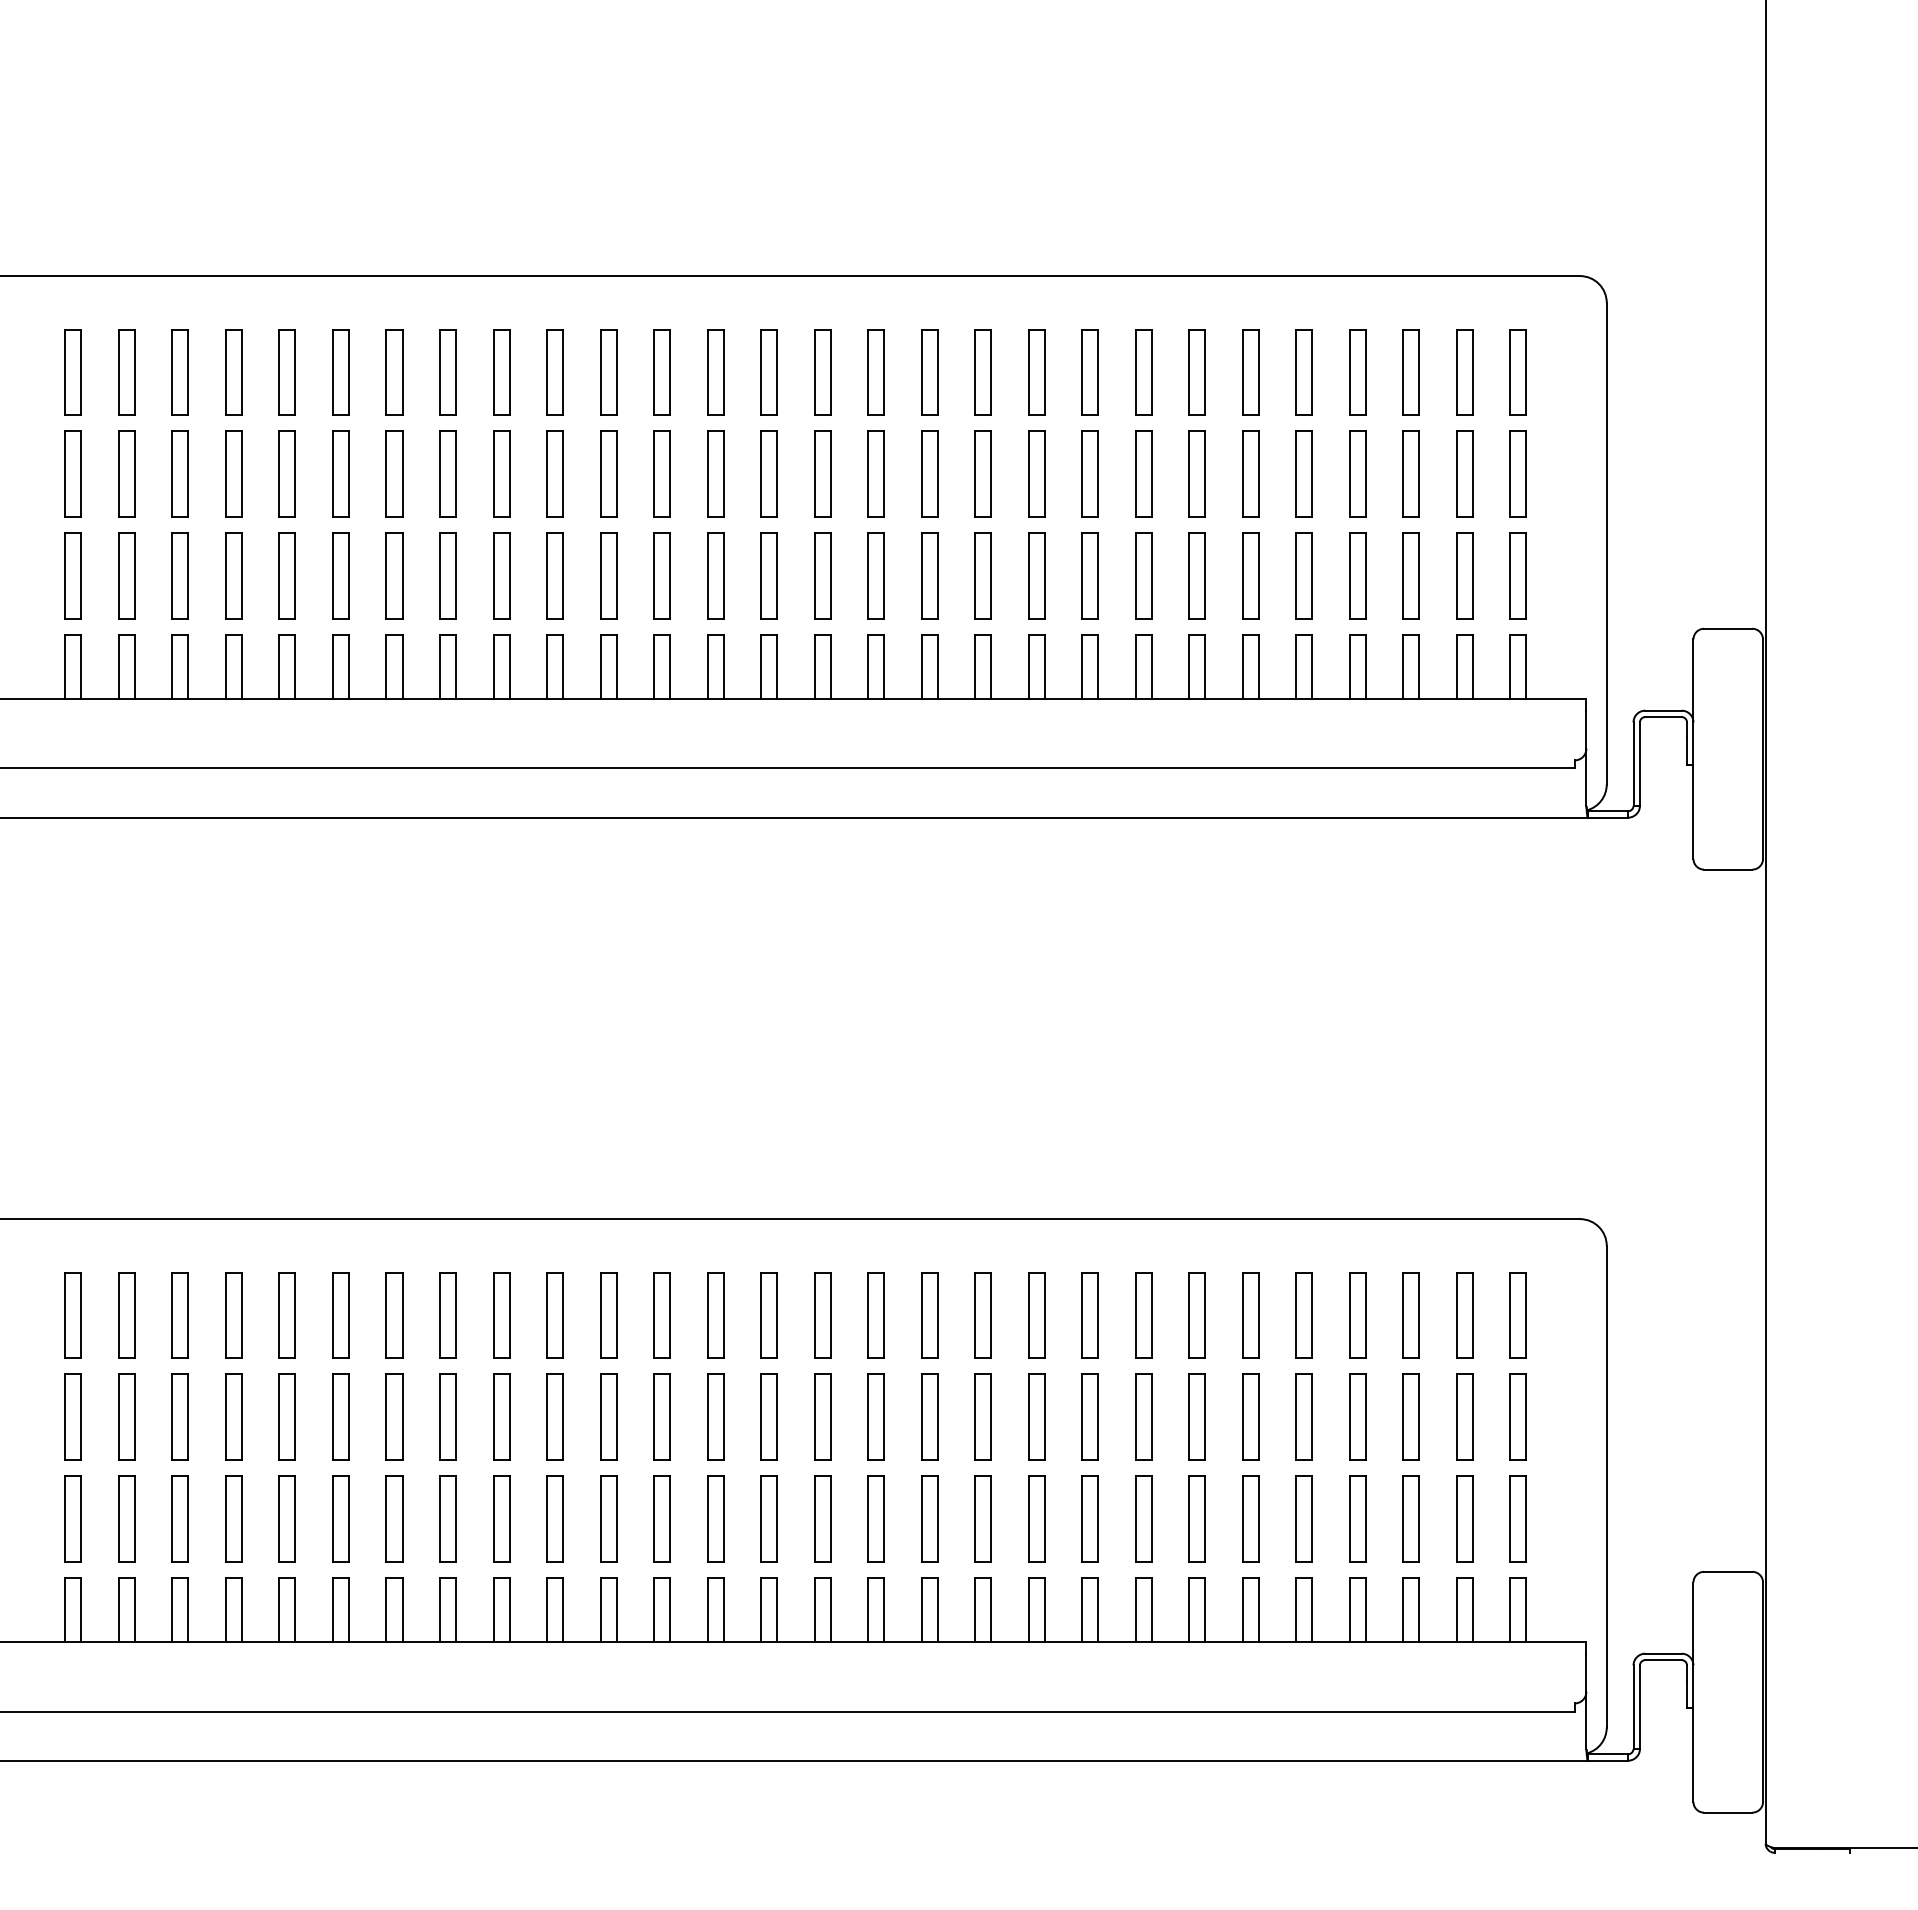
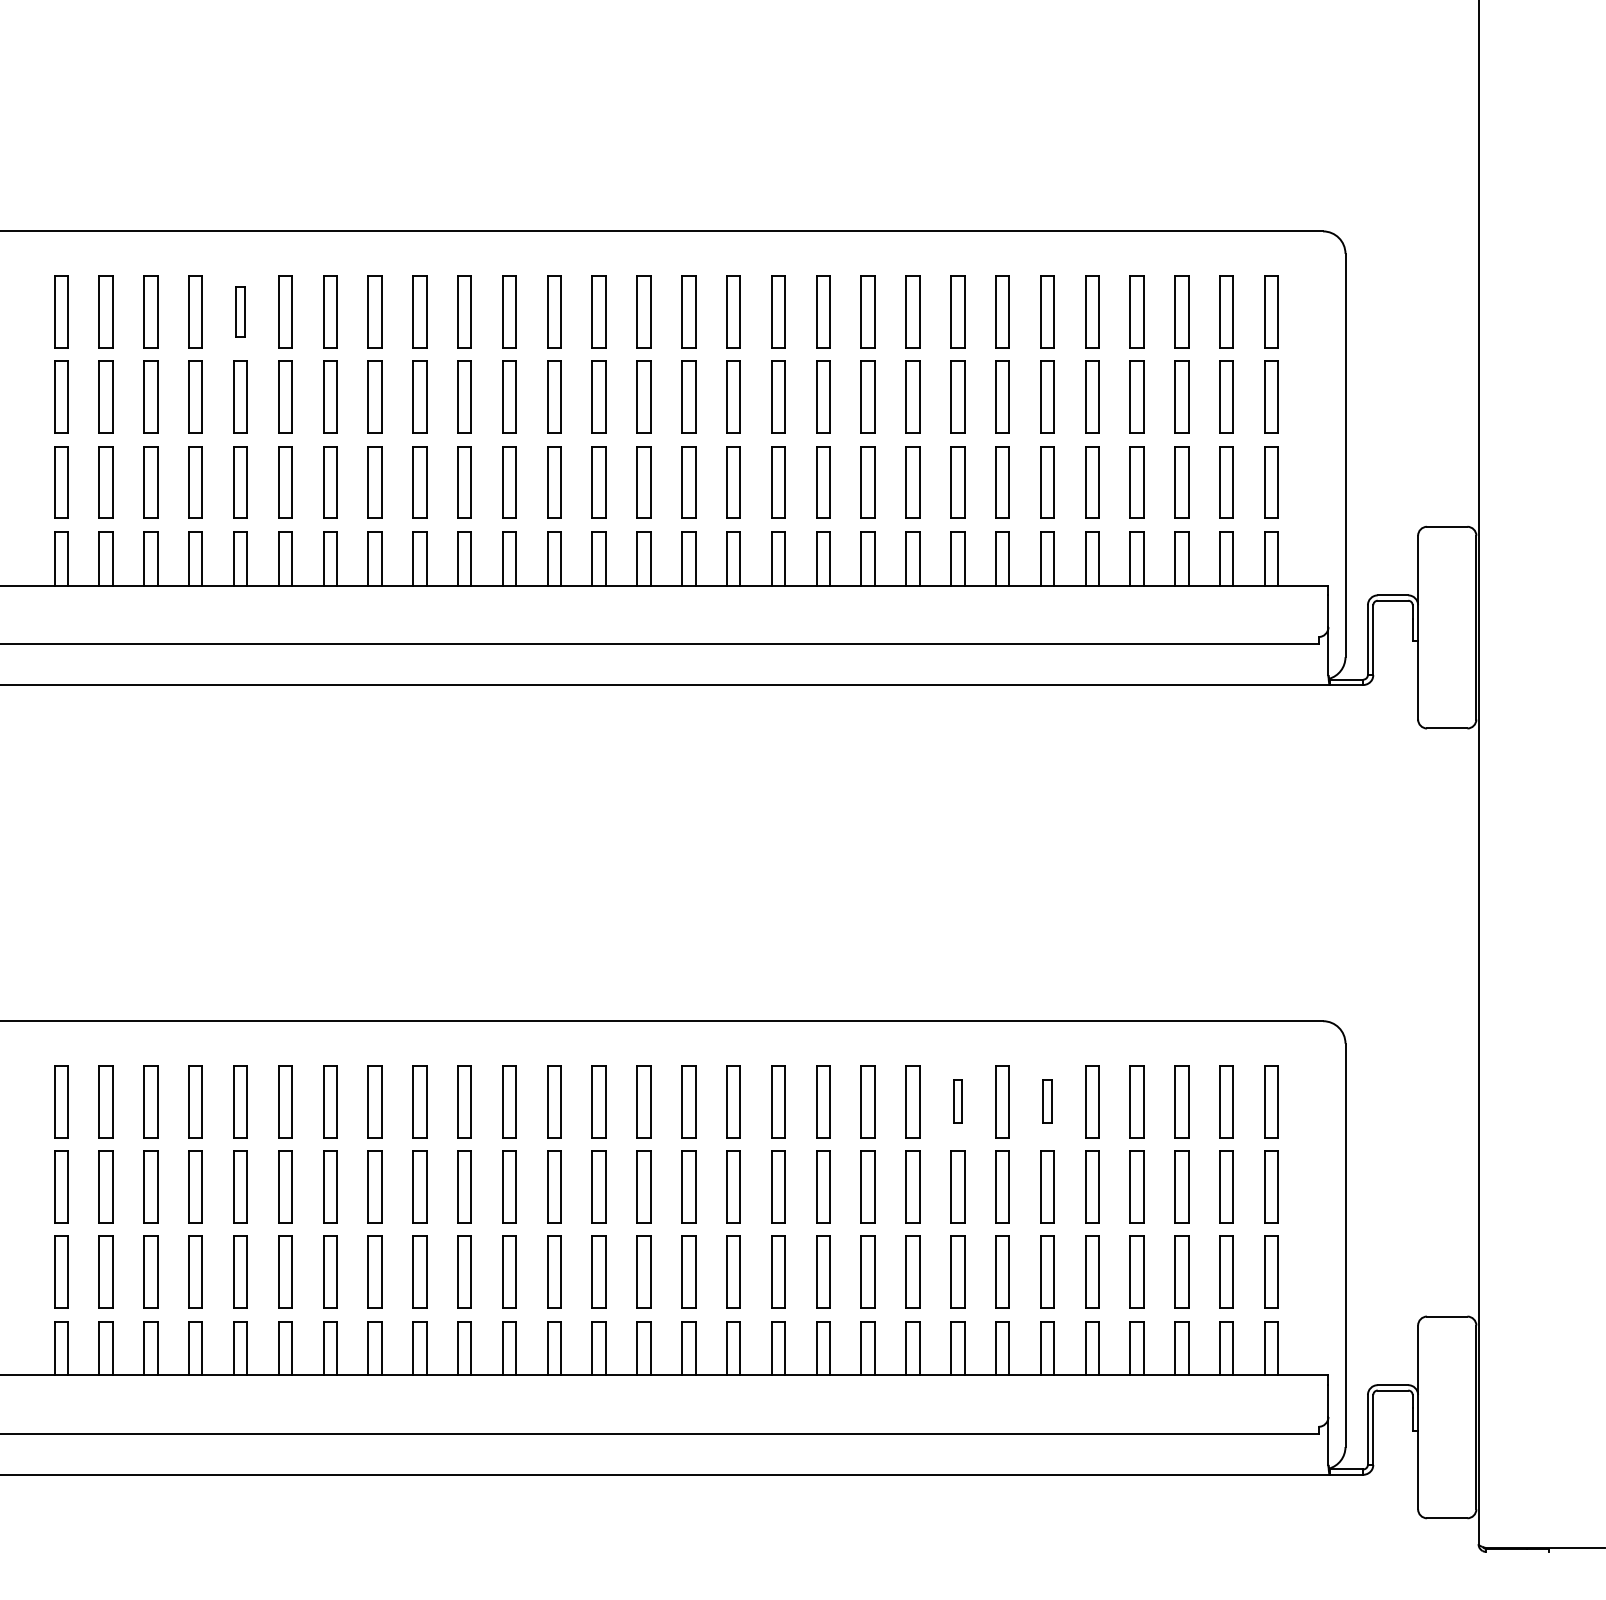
part: (286, 372) -> (239, 312), size x0.7
part: (1143, 1315) -> (957, 1101), size x0.6
part: (1250, 1315) -> (1047, 1101), size x0.6

